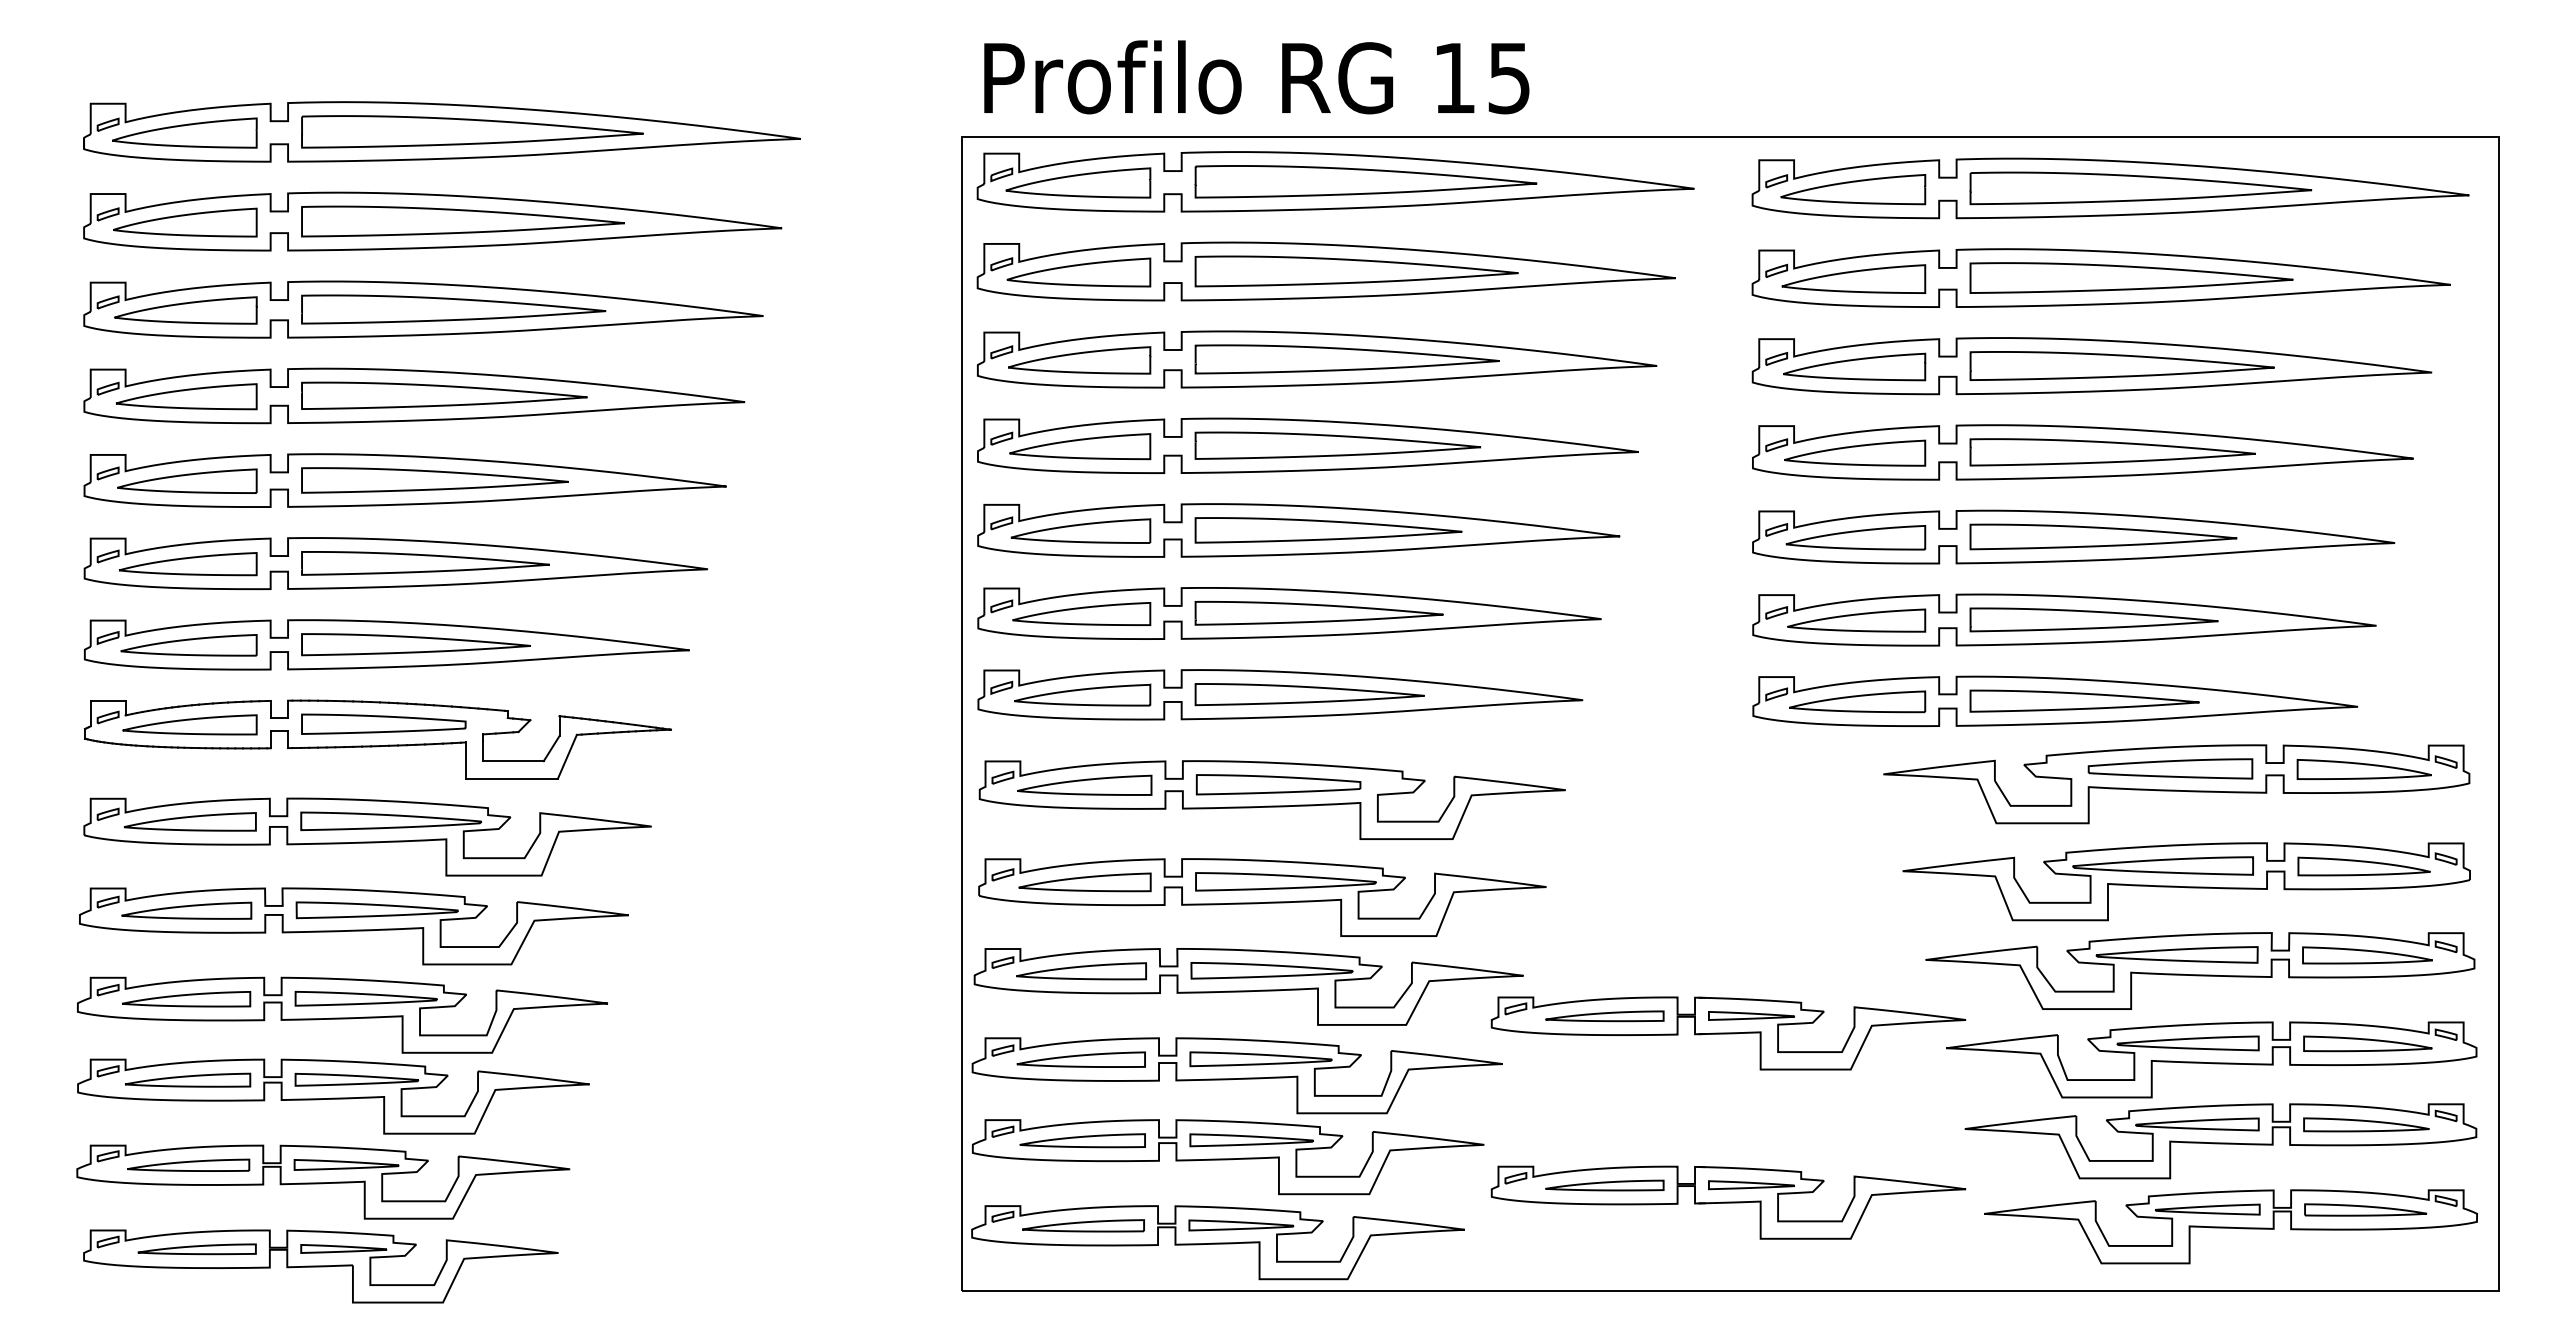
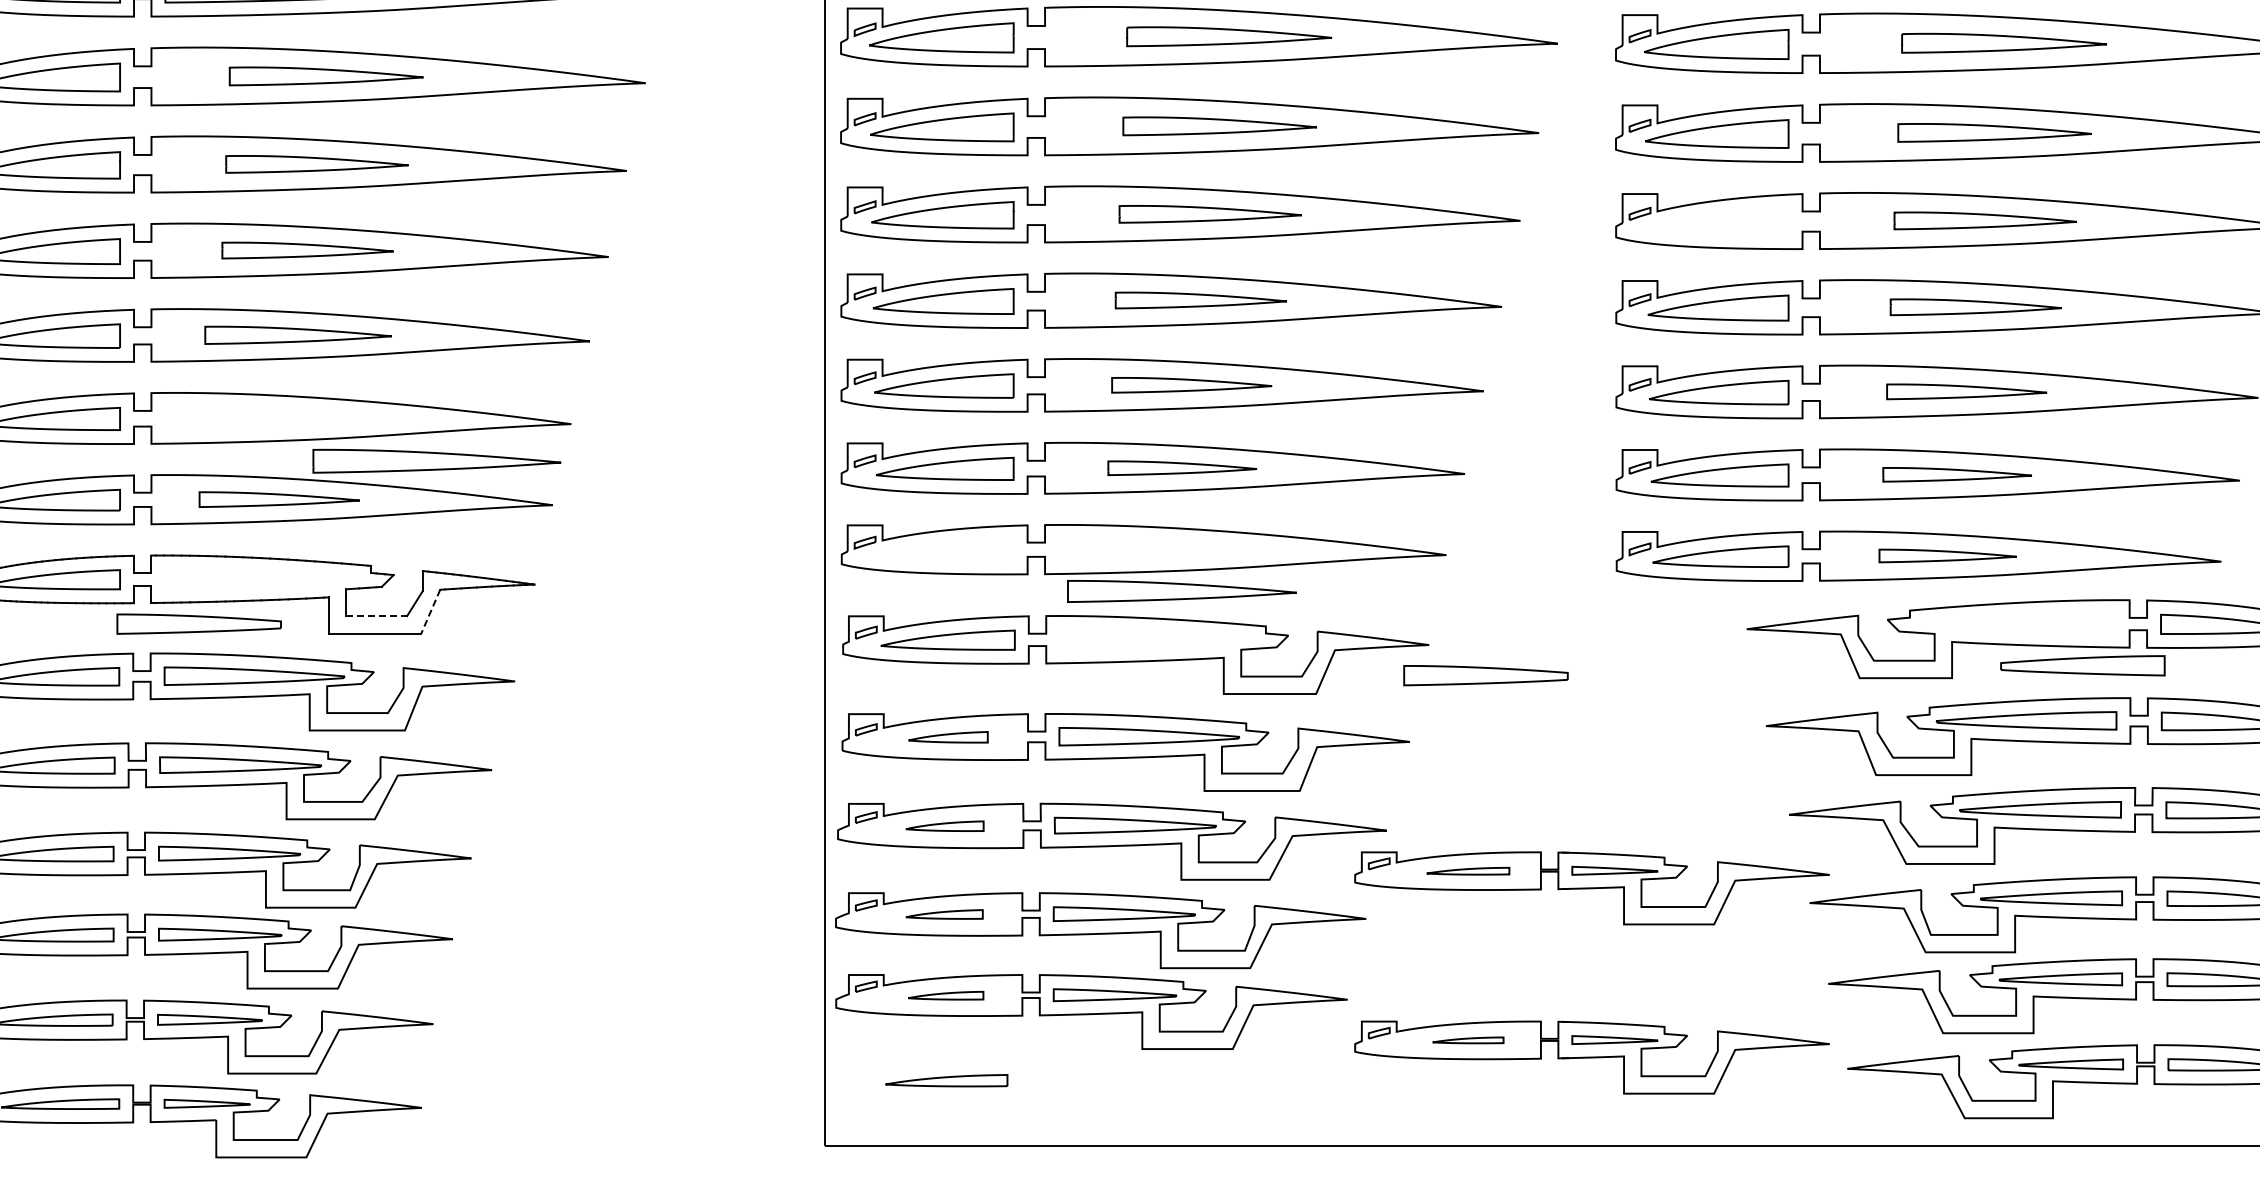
part: (1365, 181) -> (1228, 36), size x0.6
part: (2140, 188) -> (2003, 43), size x0.6
part: (462, 221) -> (325, 76), size x0.6
part: (1356, 271) -> (1219, 126), size x0.6
part: (2131, 277) -> (1994, 132), size x0.6
part: (453, 309) -> (316, 164), size x0.6
part: (1346, 359) -> (1209, 214), size x0.6
part: (2121, 365) -> (1984, 220), size x0.6
part: (1854, 366) -> (1717, 221), removed
part: (444, 395) -> (307, 250), size x0.6
part: (1337, 445) -> (1200, 300), size x0.6
part: (2112, 452) -> (1975, 307), size x0.6
part: (434, 480) -> (297, 335), size x0.7
part: (1328, 530) -> (1191, 385), size x0.6
part: (2103, 536) -> (1966, 391), size x0.6
part: (425, 563) -> (436, 461), moved
part: (1318, 613) -> (1181, 468), size x0.6
part: (2093, 619) -> (1956, 474), size x0.6
part: (415, 644) -> (278, 499), size x0.7
part: (1082, 694) -> (945, 549), removed
part: (1309, 694) -> (1181, 591), moved
part: (2084, 700) -> (1947, 555), size x0.6
part: (383, 723) -> (198, 623), moved
line: (567, 756) -> (430, 611), solid -> dashed
line: (513, 761) -> (376, 616), solid -> dashed
part: (2170, 768) -> (2082, 665), moved
part: (1278, 784) -> (1485, 675), moved
part: (1084, 882) -> (947, 737), size x0.6
part: (1081, 971) -> (944, 826), size x0.6
part: (1604, 1016) -> (1467, 871), size x0.7
part: (1080, 1059) -> (943, 914), size x0.6
part: (1082, 1140) -> (945, 995), size x0.6
part: (1604, 1185) -> (1467, 1040), size x0.6
part: (1217, 1242) -> (1080, 1097), removed

